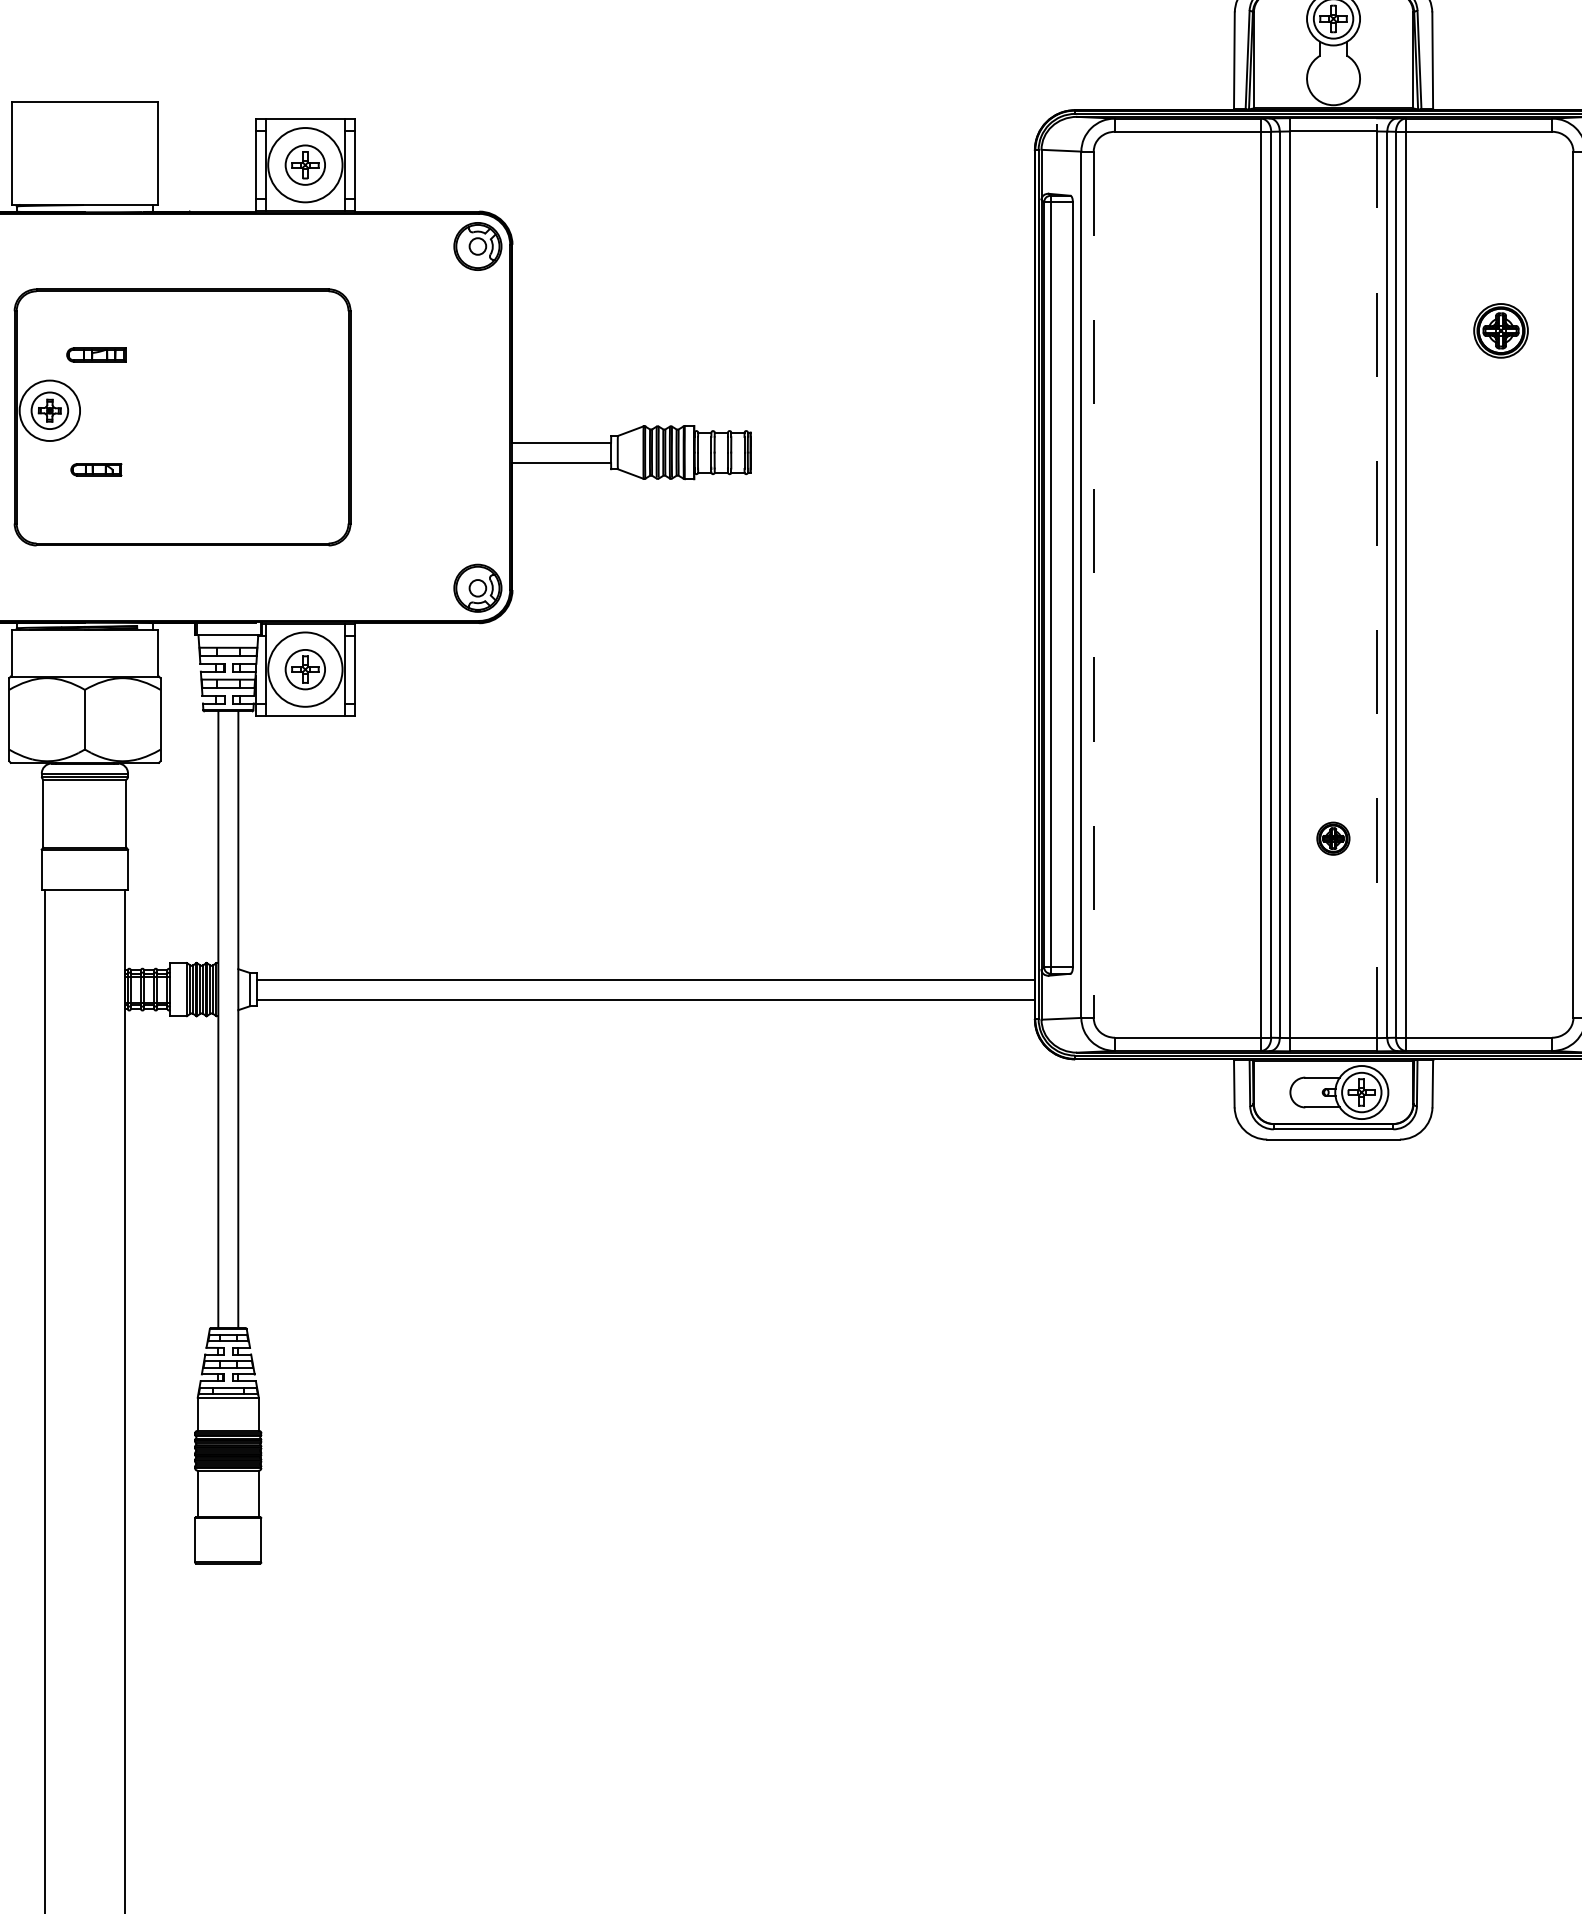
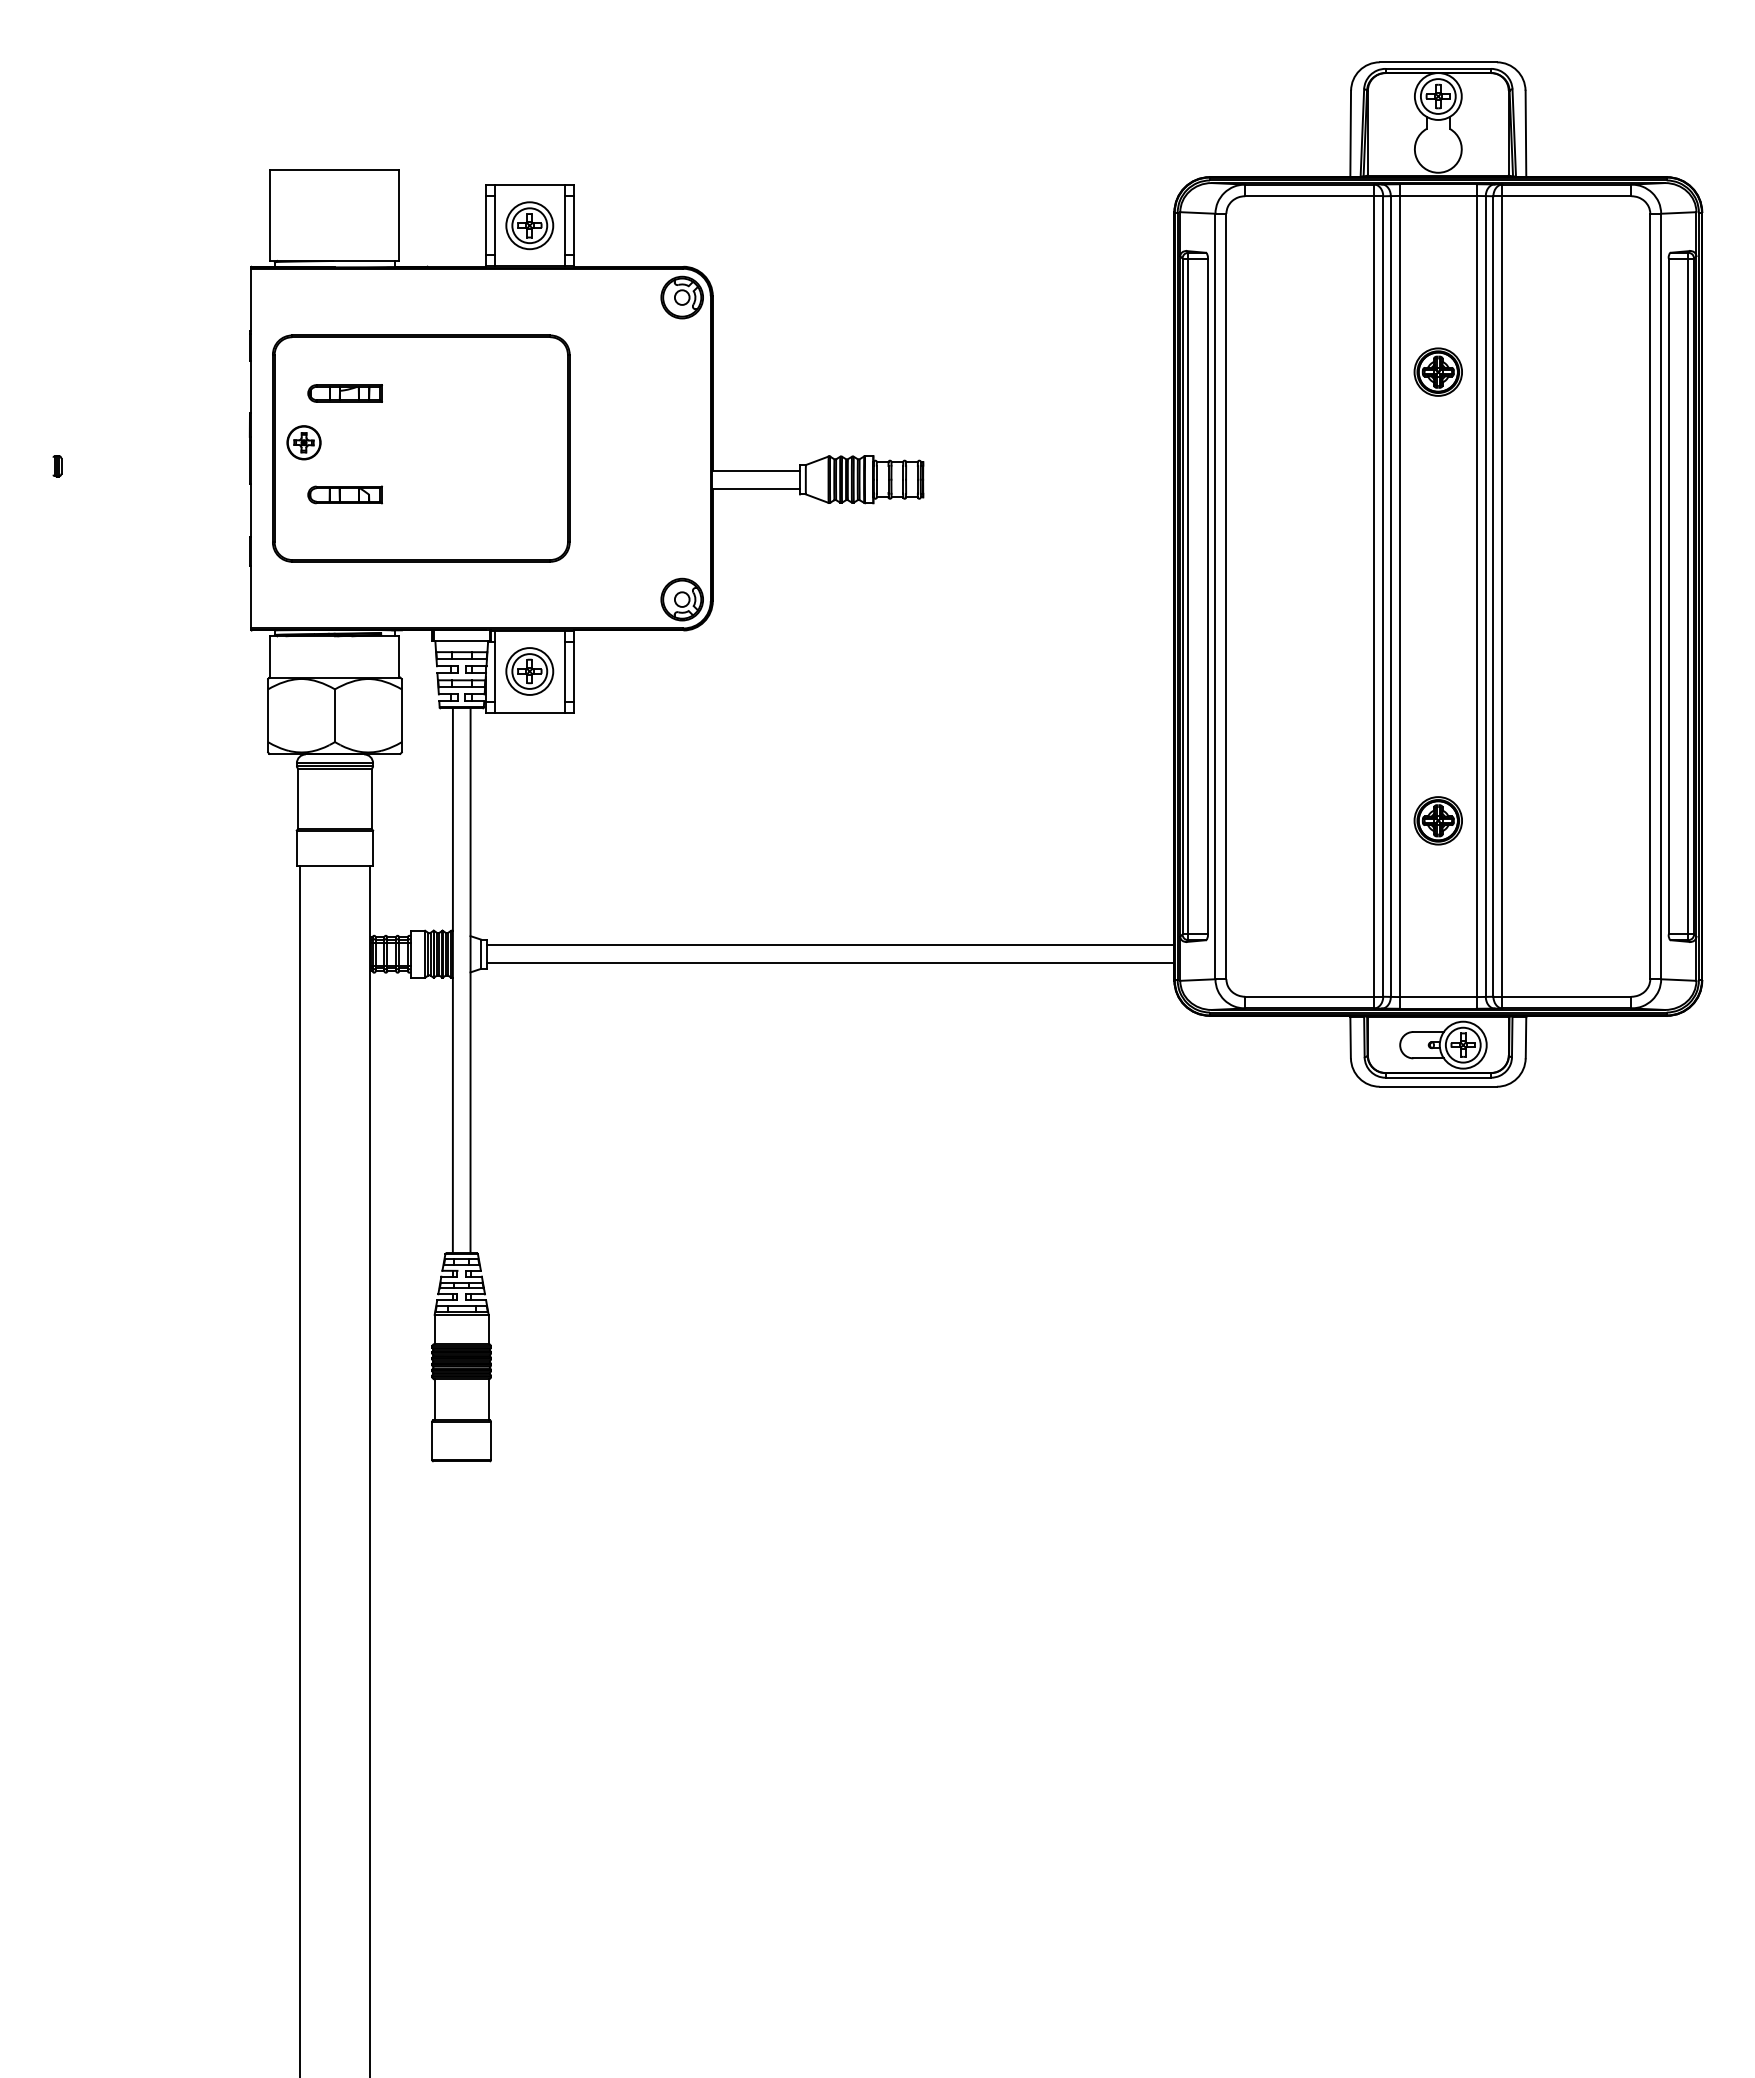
circle: (305, 164) -> (529, 225), size x0.71
part: (1500, 330) -> (1437, 371), moved
part: (95, 355) -> (344, 393), size x1.43
circle: (49, 410) -> (303, 442), size x0.62
part: (95, 469) -> (344, 494), size x1.67
line: (1093, 584) -> (1226, 596), dashed -> solid
line: (1376, 584) -> (1476, 596), dashed -> solid
circle: (305, 669) -> (529, 671), size x0.71
part: (1332, 838) -> (1437, 820), size x1.67

